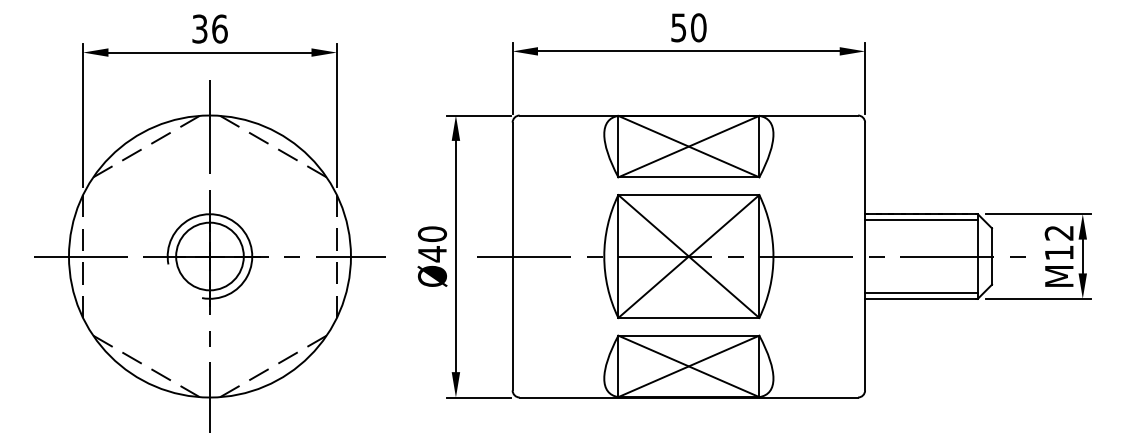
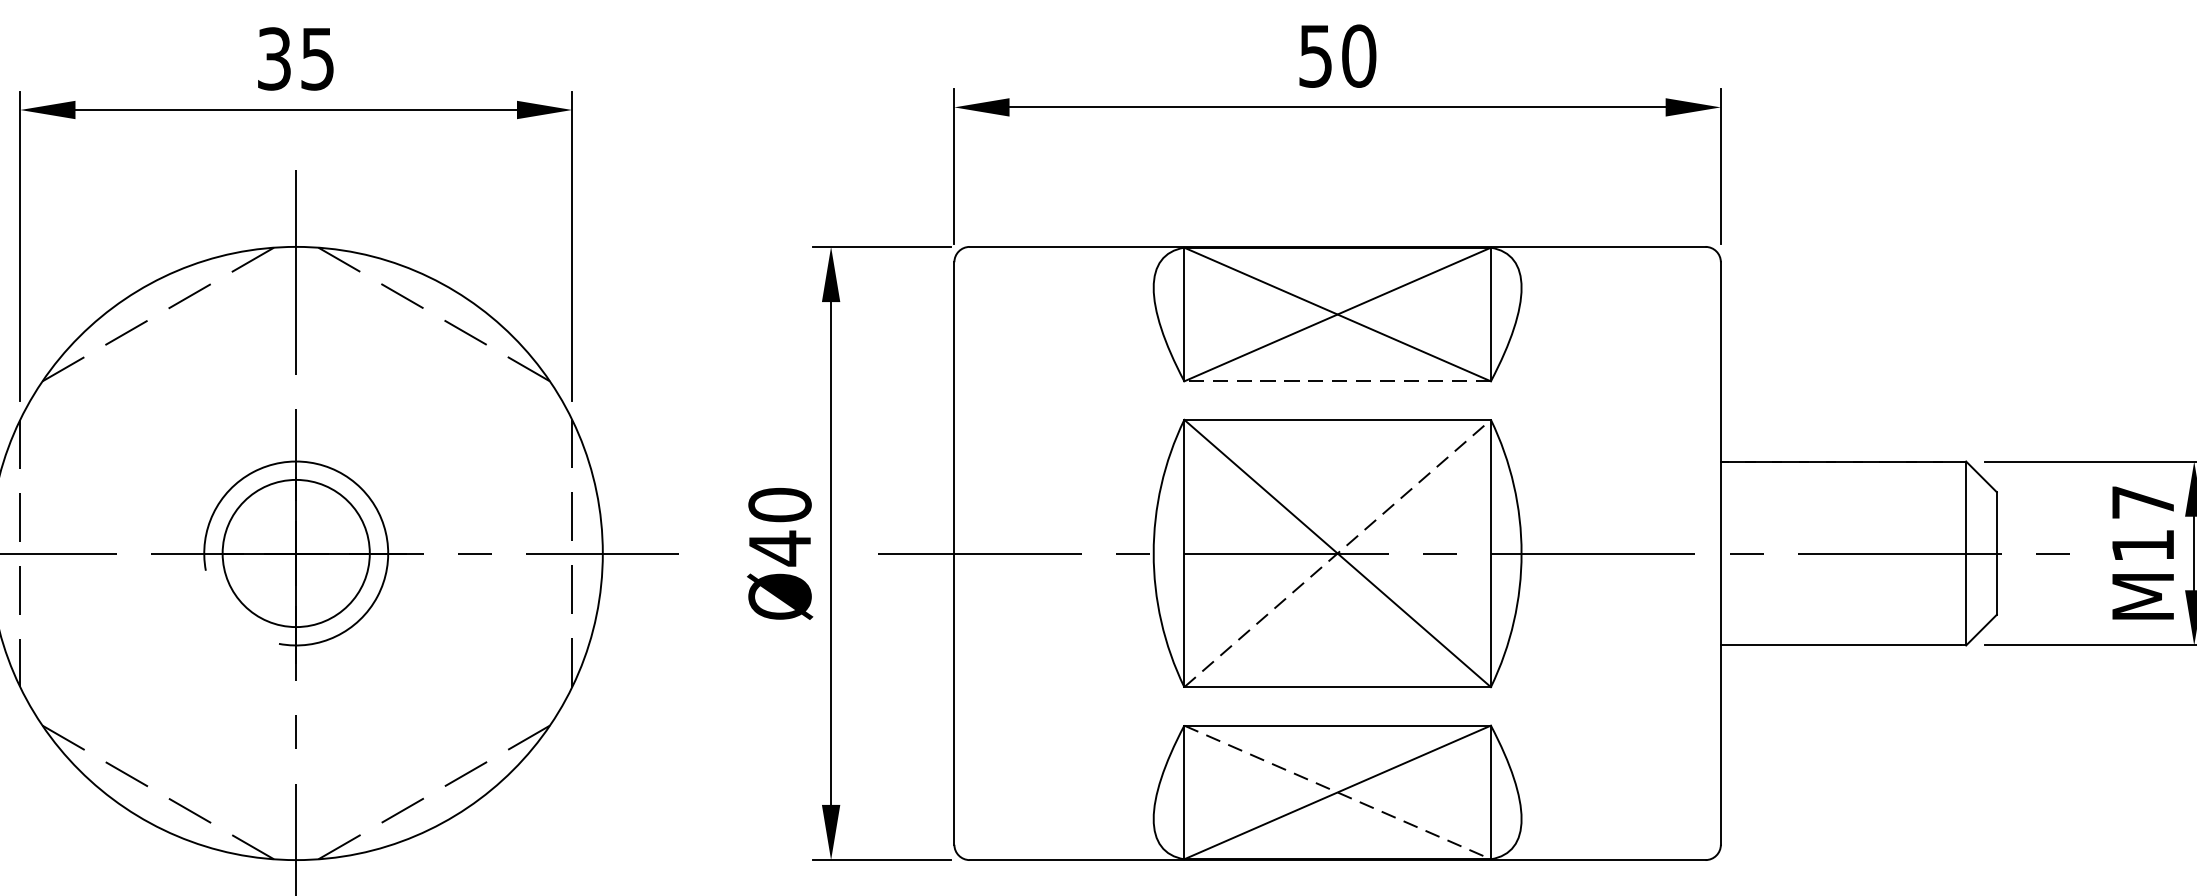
text: (219, 28) -> (316, 57), 36 -> 35
line: (688, 177) -> (1336, 381), solid -> dashed
line: (921, 220) -> (1843, 475), removed
text: (1058, 232) -> (2141, 501), M12 -> M17
line: (688, 256) -> (1336, 553), solid -> dashed
line: (921, 292) -> (1843, 631), removed
line: (688, 366) -> (1336, 792), solid -> dashed

